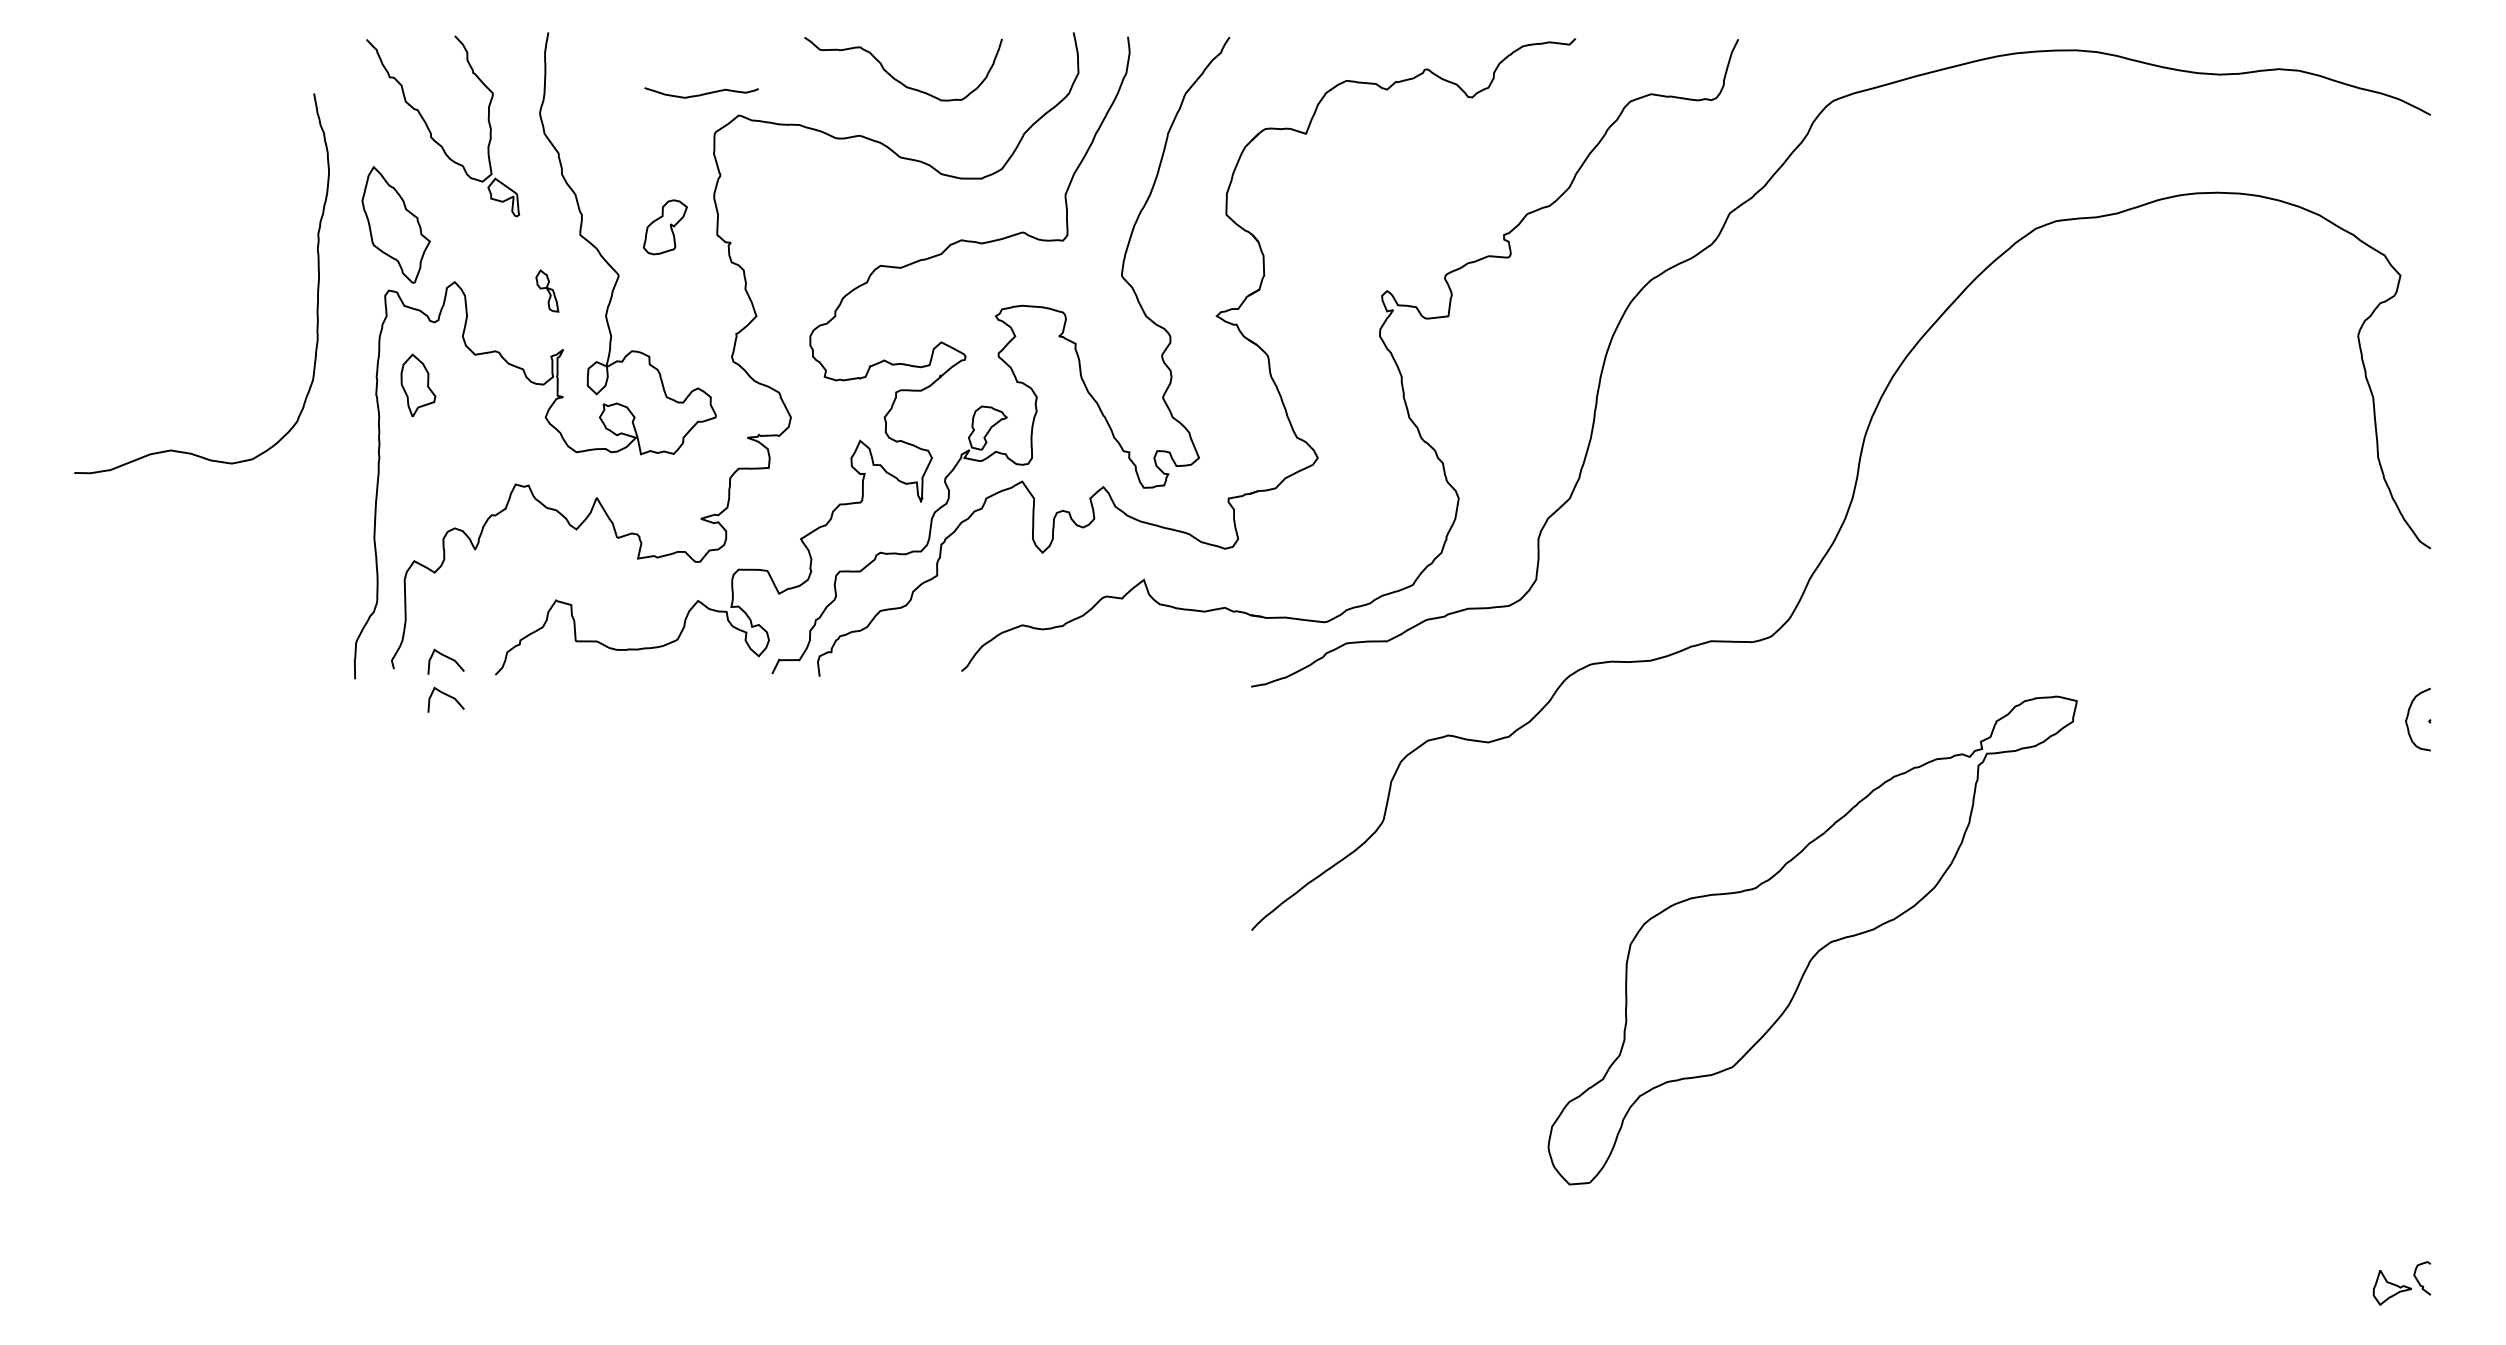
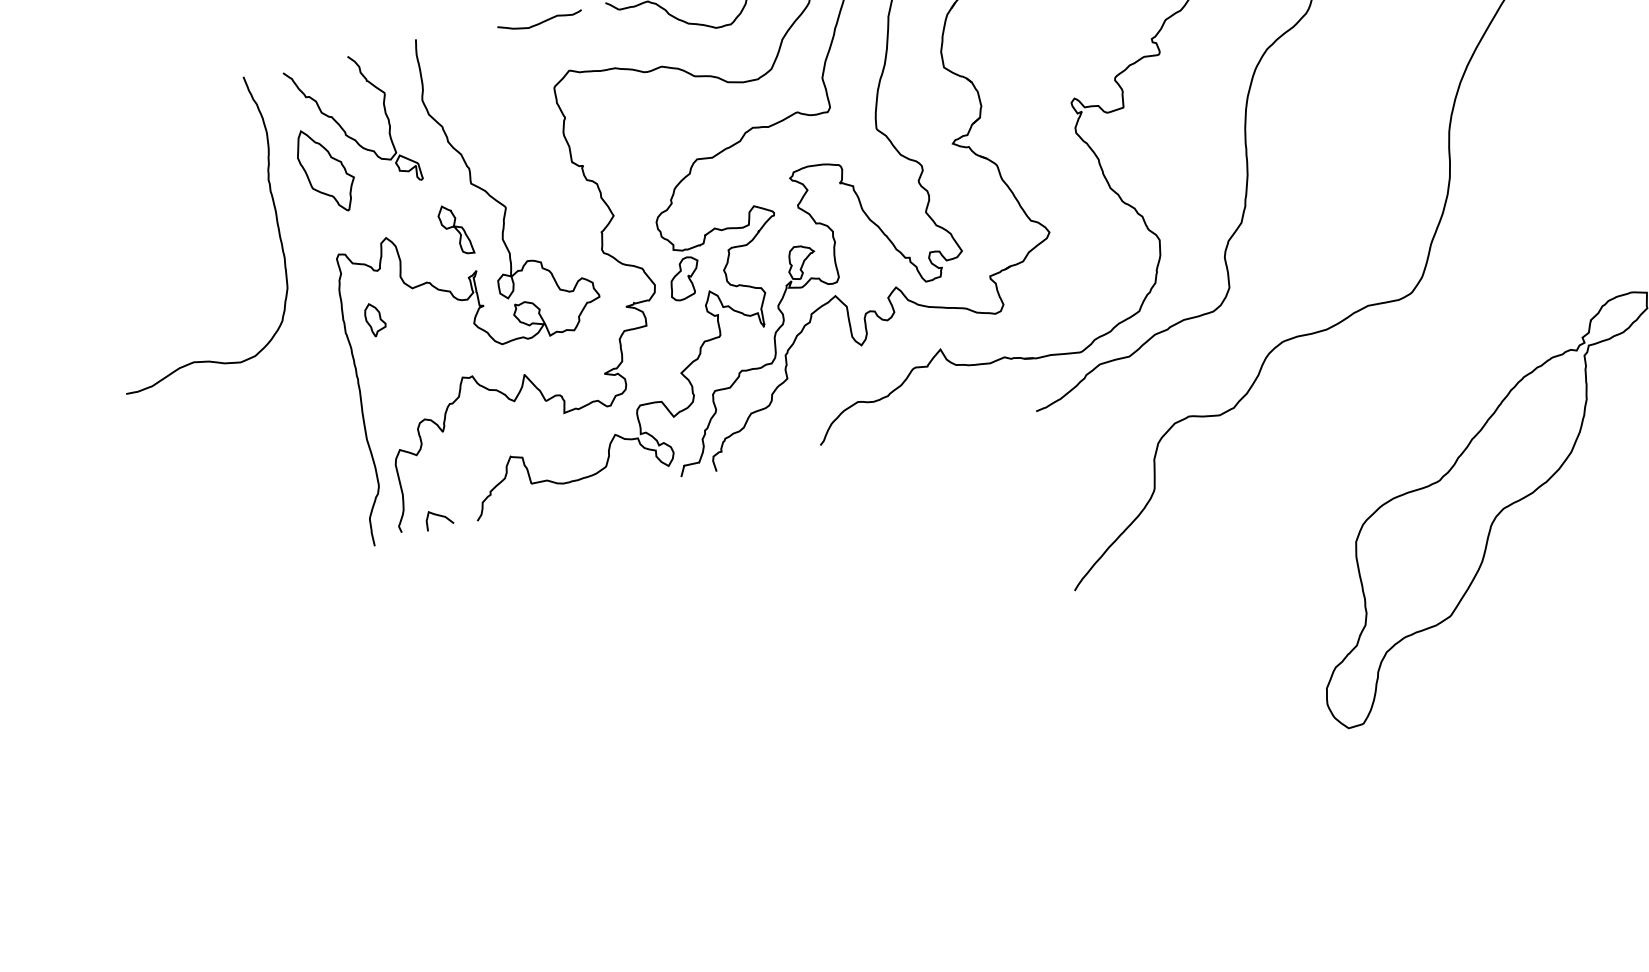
curve: (702, 93) -> (540, 22), moved
part: (395, 224) -> (325, 170), moved
part: (664, 227) -> (684, 278), moved
curve: (317, 283) -> (275, 216), moved
part: (547, 290) -> (455, 229), size x1.67
part: (418, 384) -> (375, 319), size x0.71
curve: (447, 696) -> (445, 544), removed

